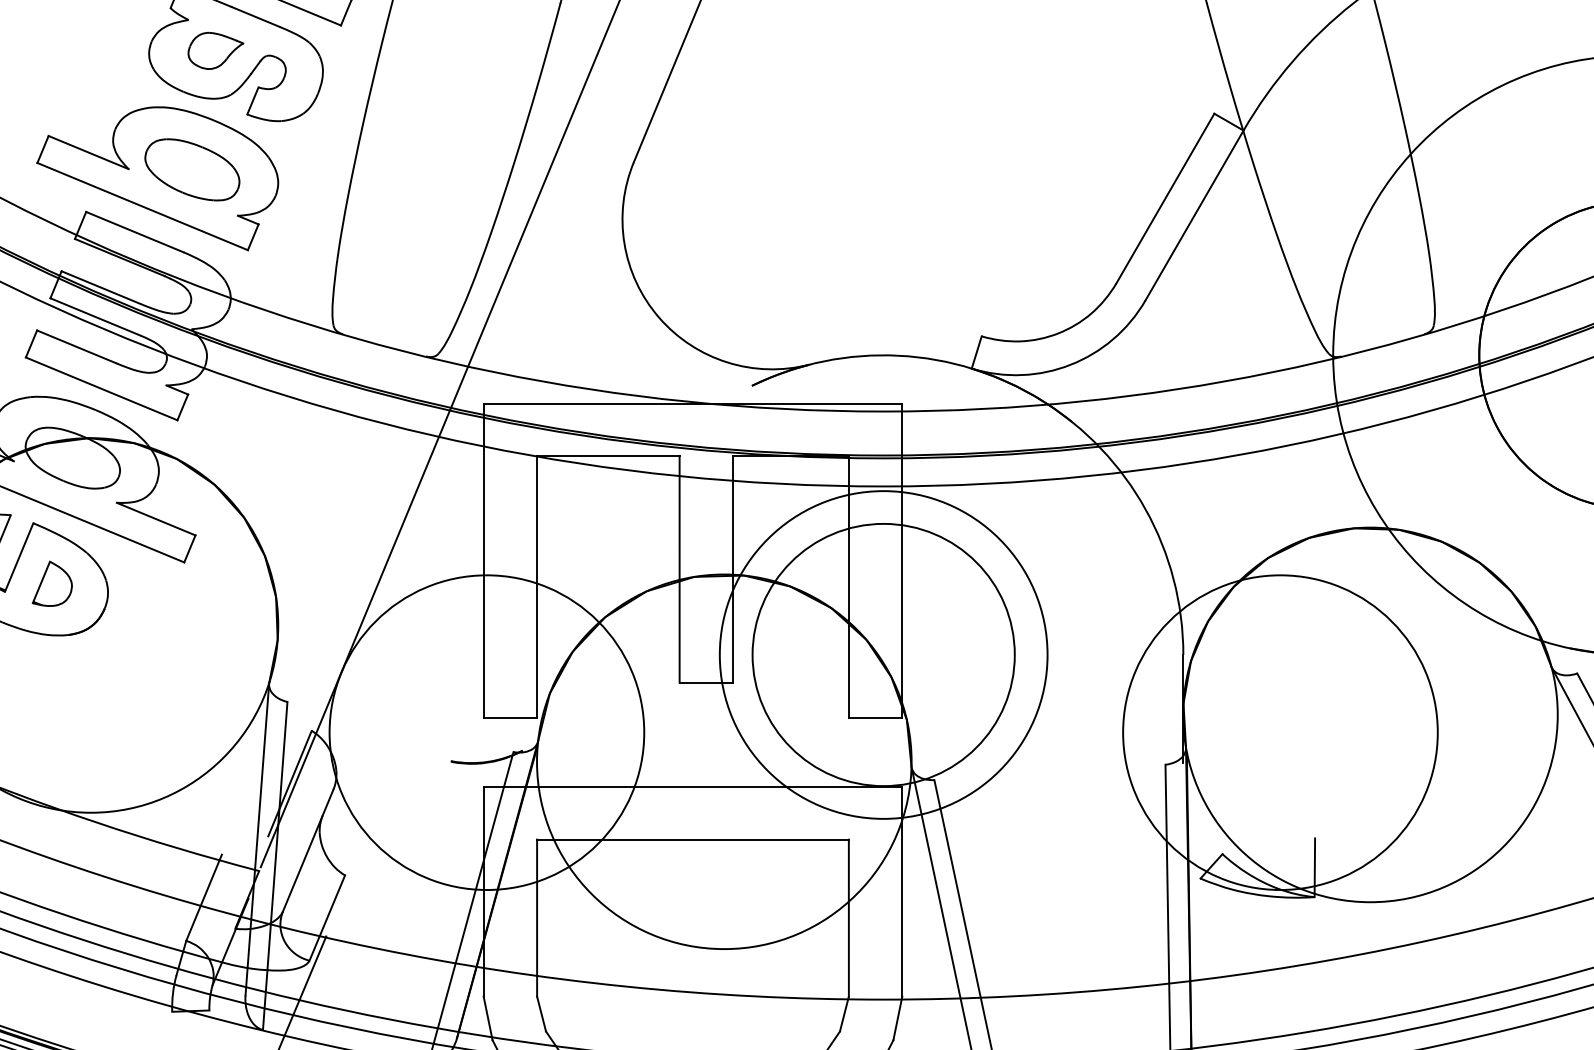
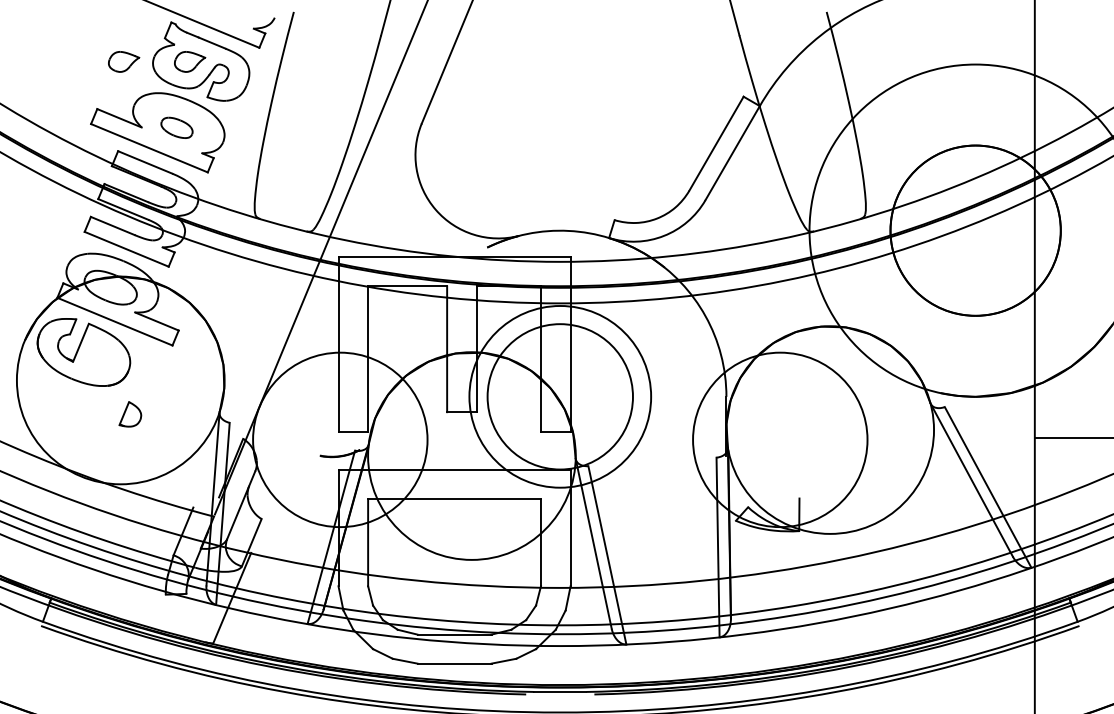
part: (97, 50) -> (124, 61), added
part: (191, 169) -> (176, 127), size x0.6
part: (52, 584) -> (130, 414), moved

